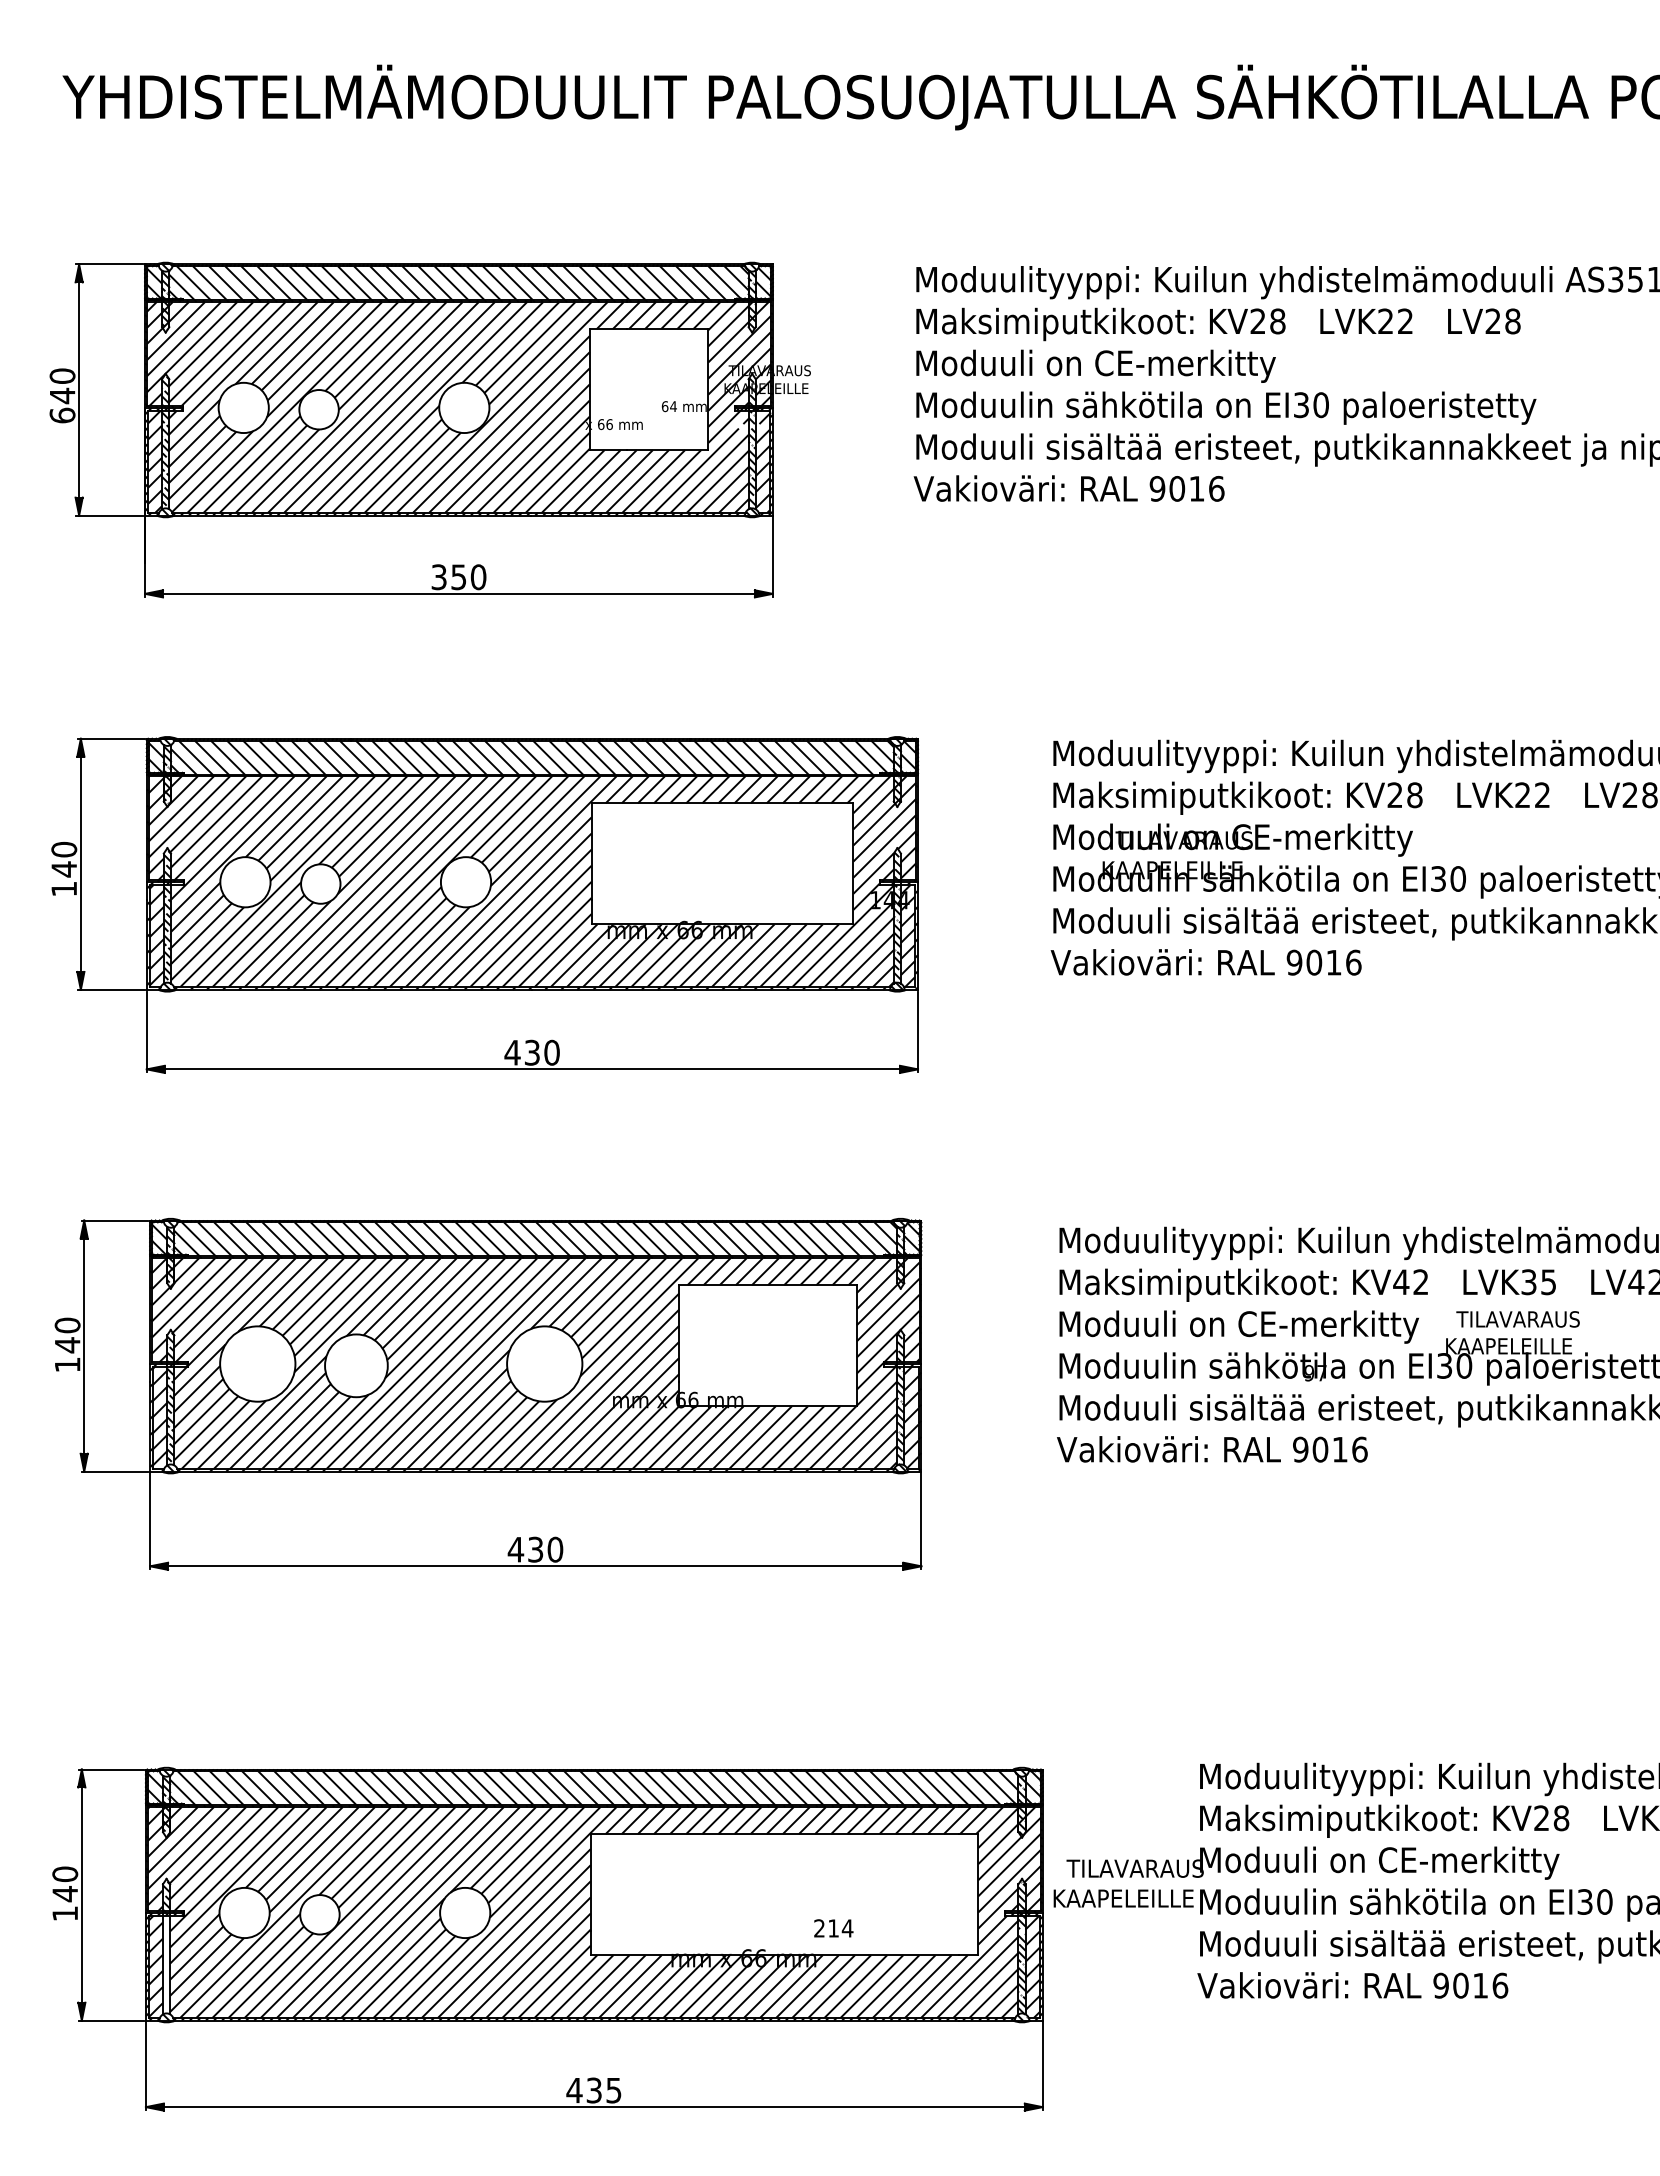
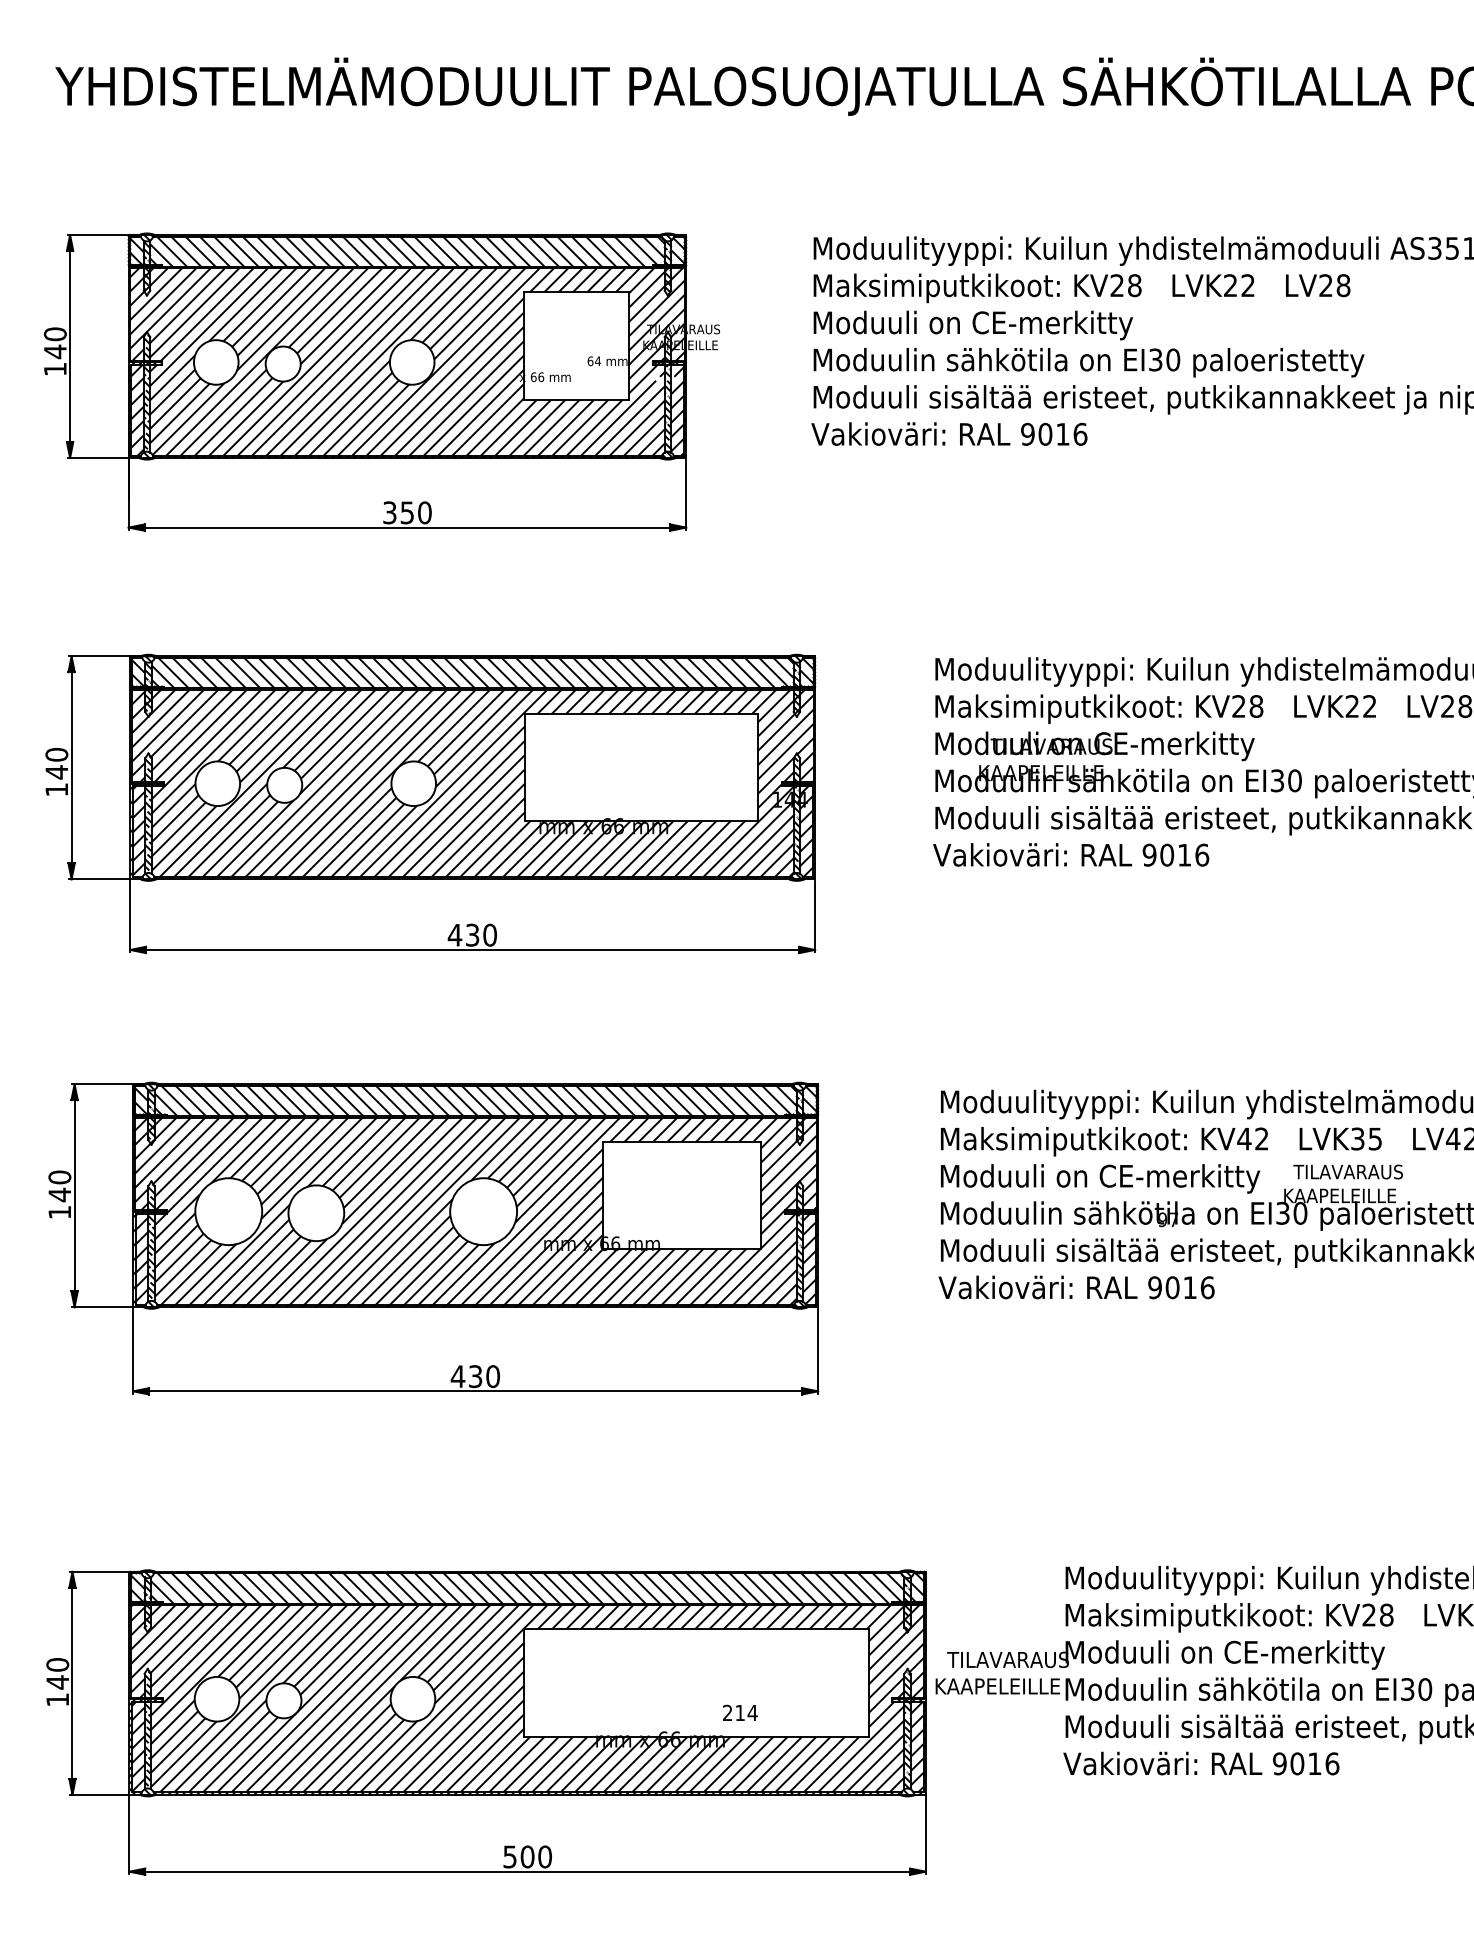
text: (62, 415) -> (55, 369), 640 -> 140
hatch: (166, 1965) -> (147, 1745), added
text: (593, 2090) -> (526, 1856), 435 -> 500

